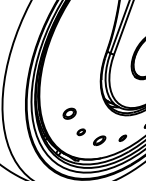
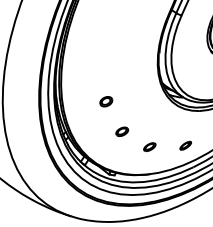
part: (69, 113) -> (106, 101), size x0.62
part: (99, 140) -> (149, 146), size x0.62

